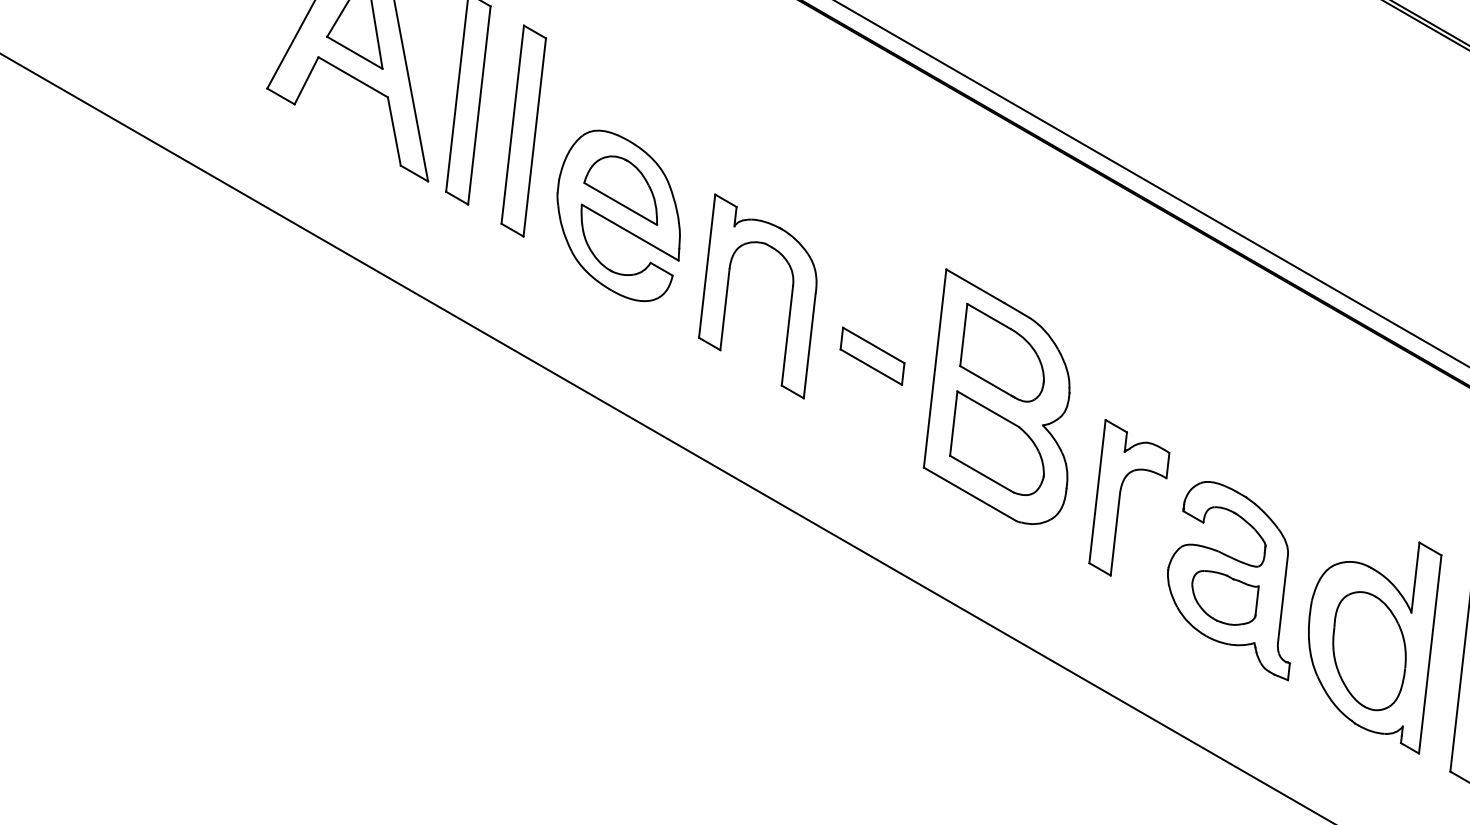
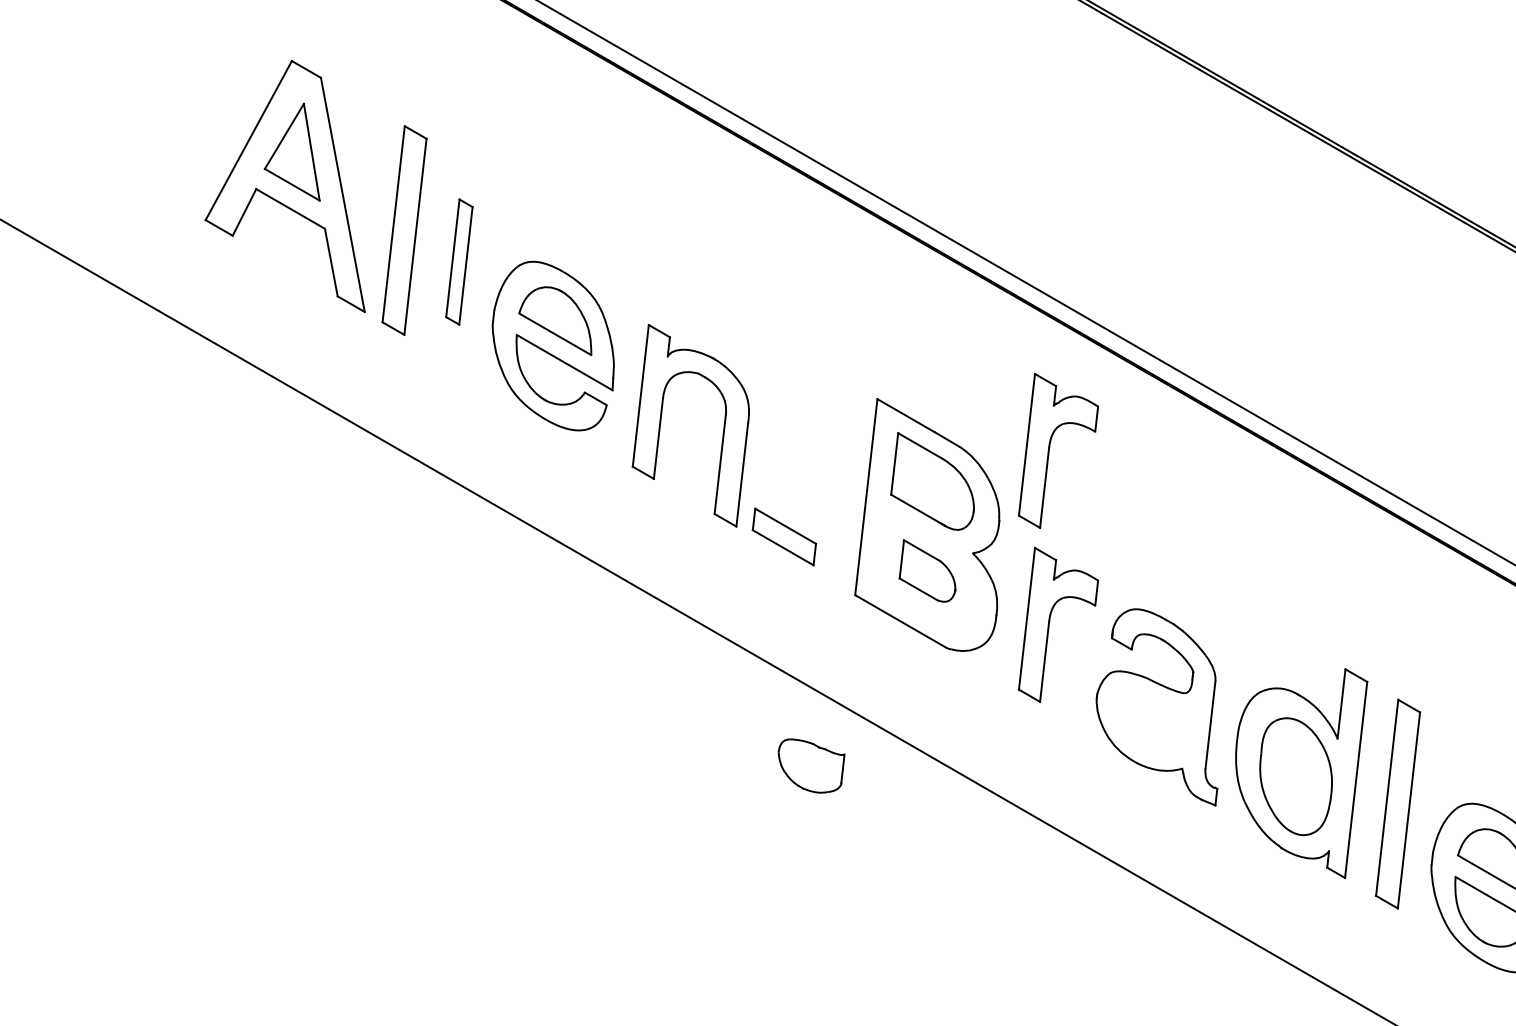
part: (523, 130) -> (459, 261), size x0.6
part: (1121, 318) -> (1050, 447), added
part: (872, 355) -> (784, 536), moved
part: (996, 442) -> (927, 570), size x0.6
part: (1225, 597) -> (811, 765), moved

